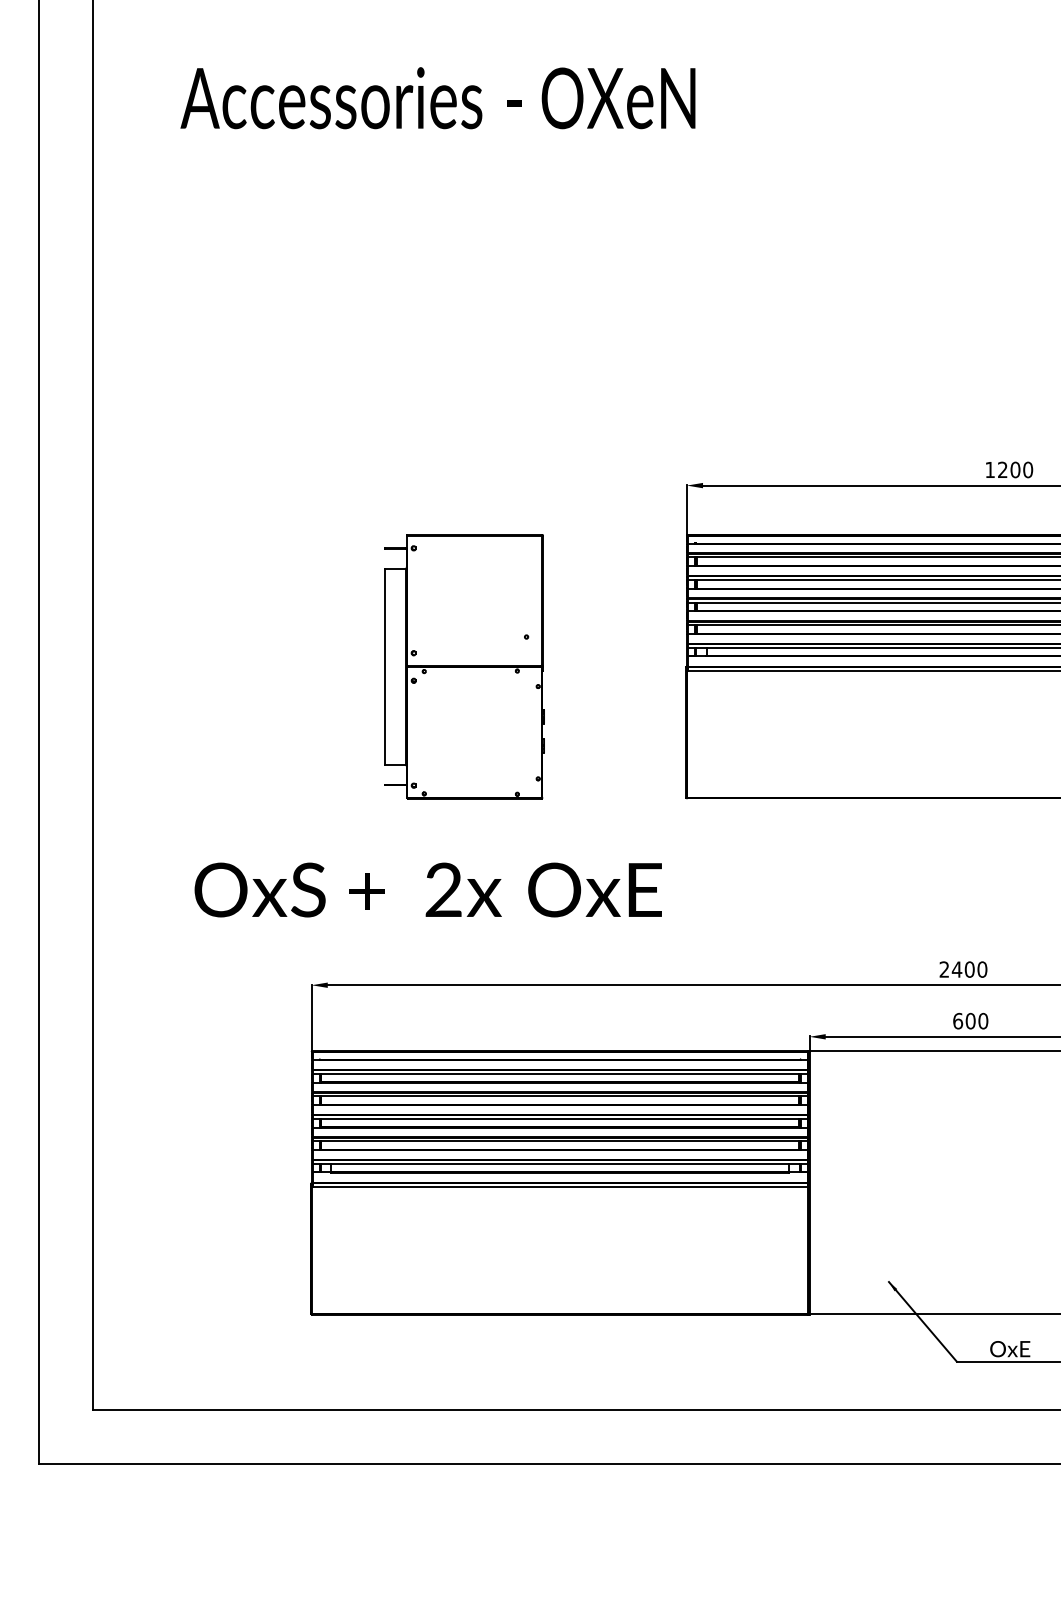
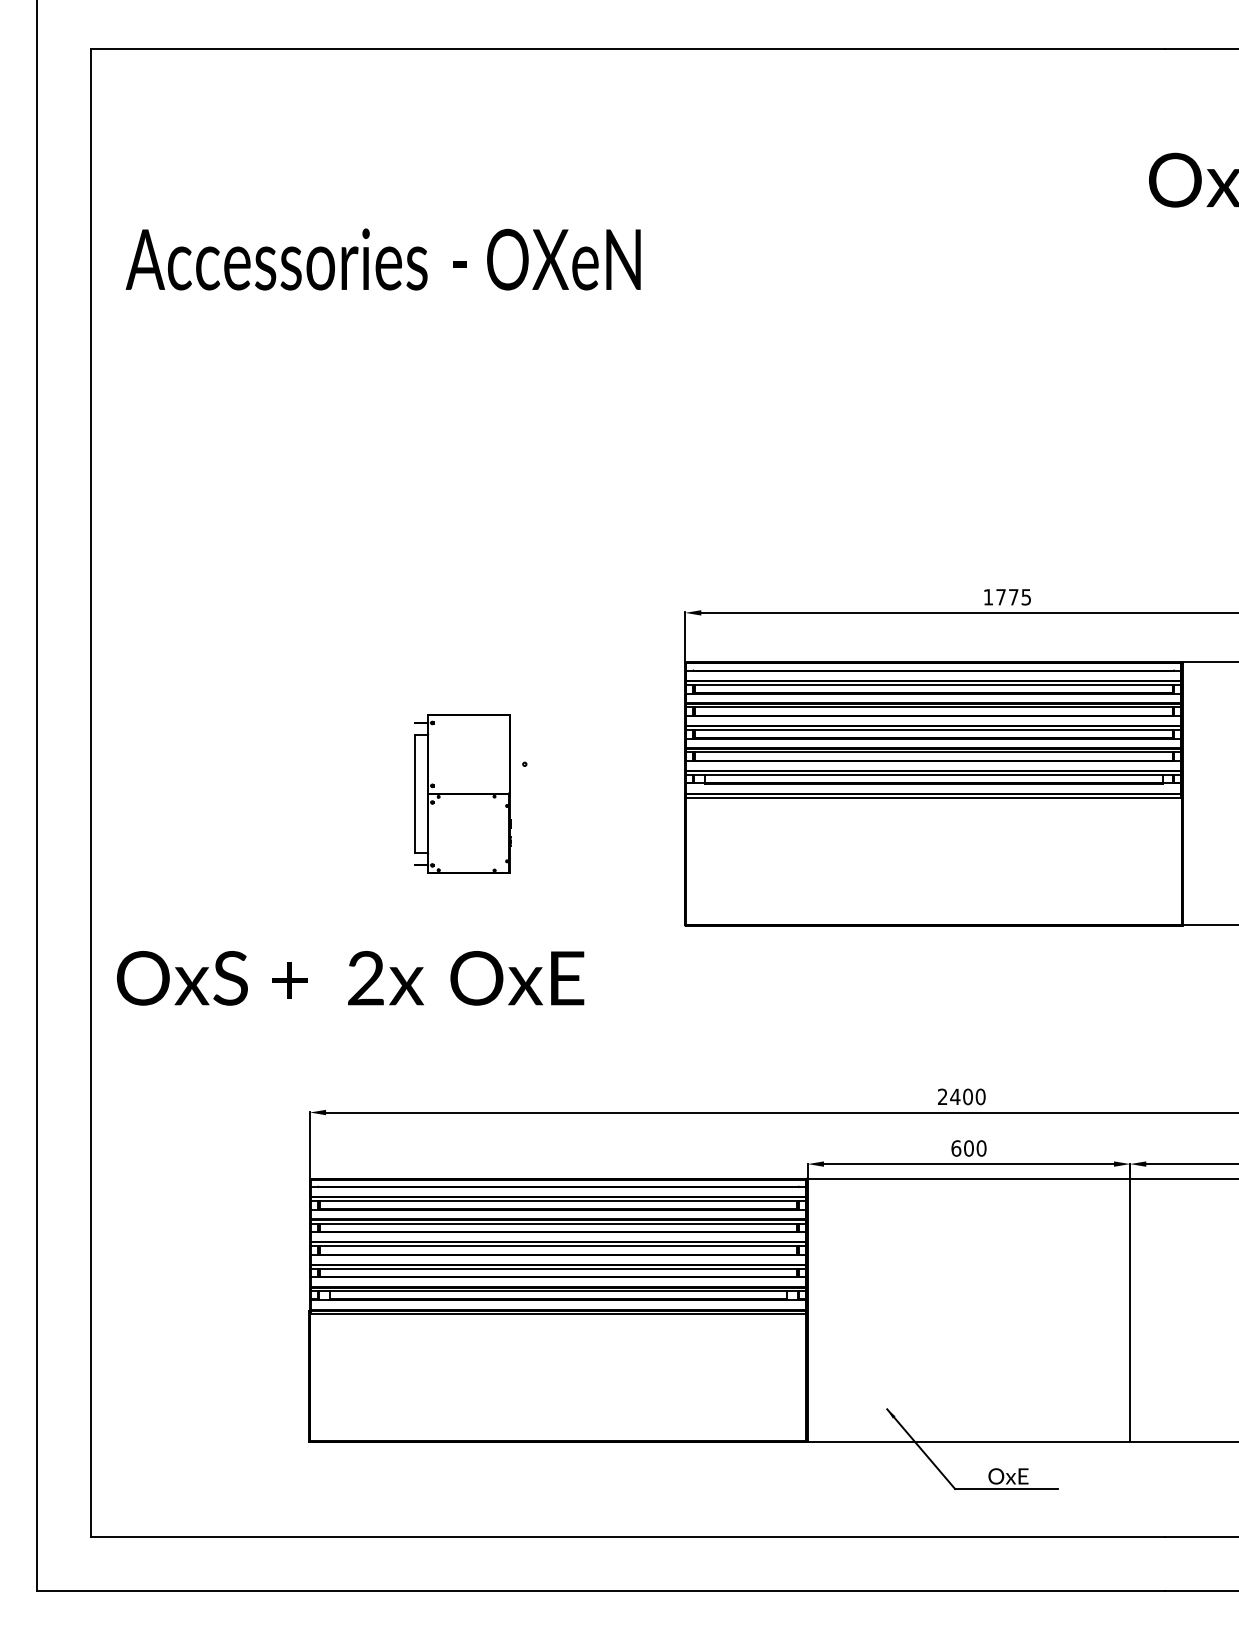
text: (437, 98) -> (382, 259), moved
text: (1015, 470) -> (1013, 597), 1200 -> 1775
part: (464, 666) -> (462, 793), size x0.6
text: (428, 890) -> (350, 978), moved

